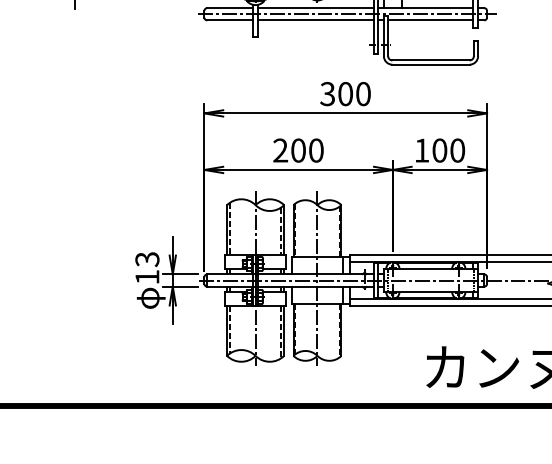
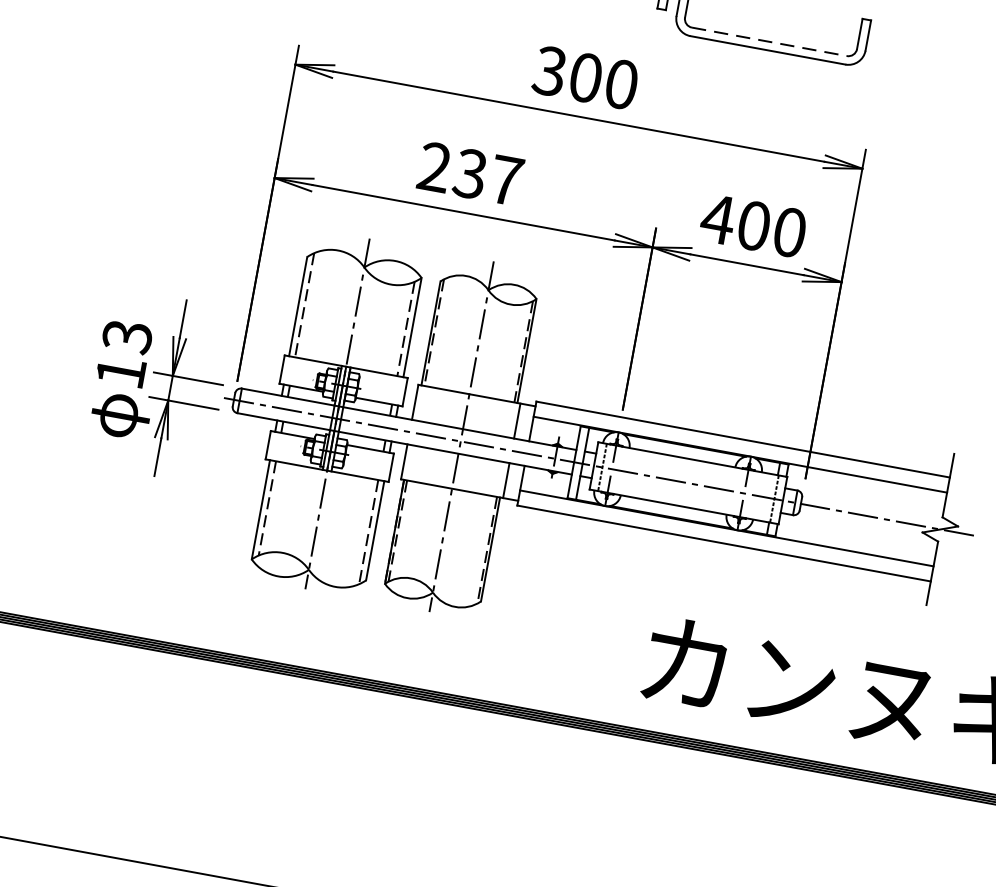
line: (431, 60) -> (770, 42), solid -> dashed
text: (306, 150) -> (486, 176), 200 -> 237
text: (421, 150) -> (717, 218), 100 -> 400

